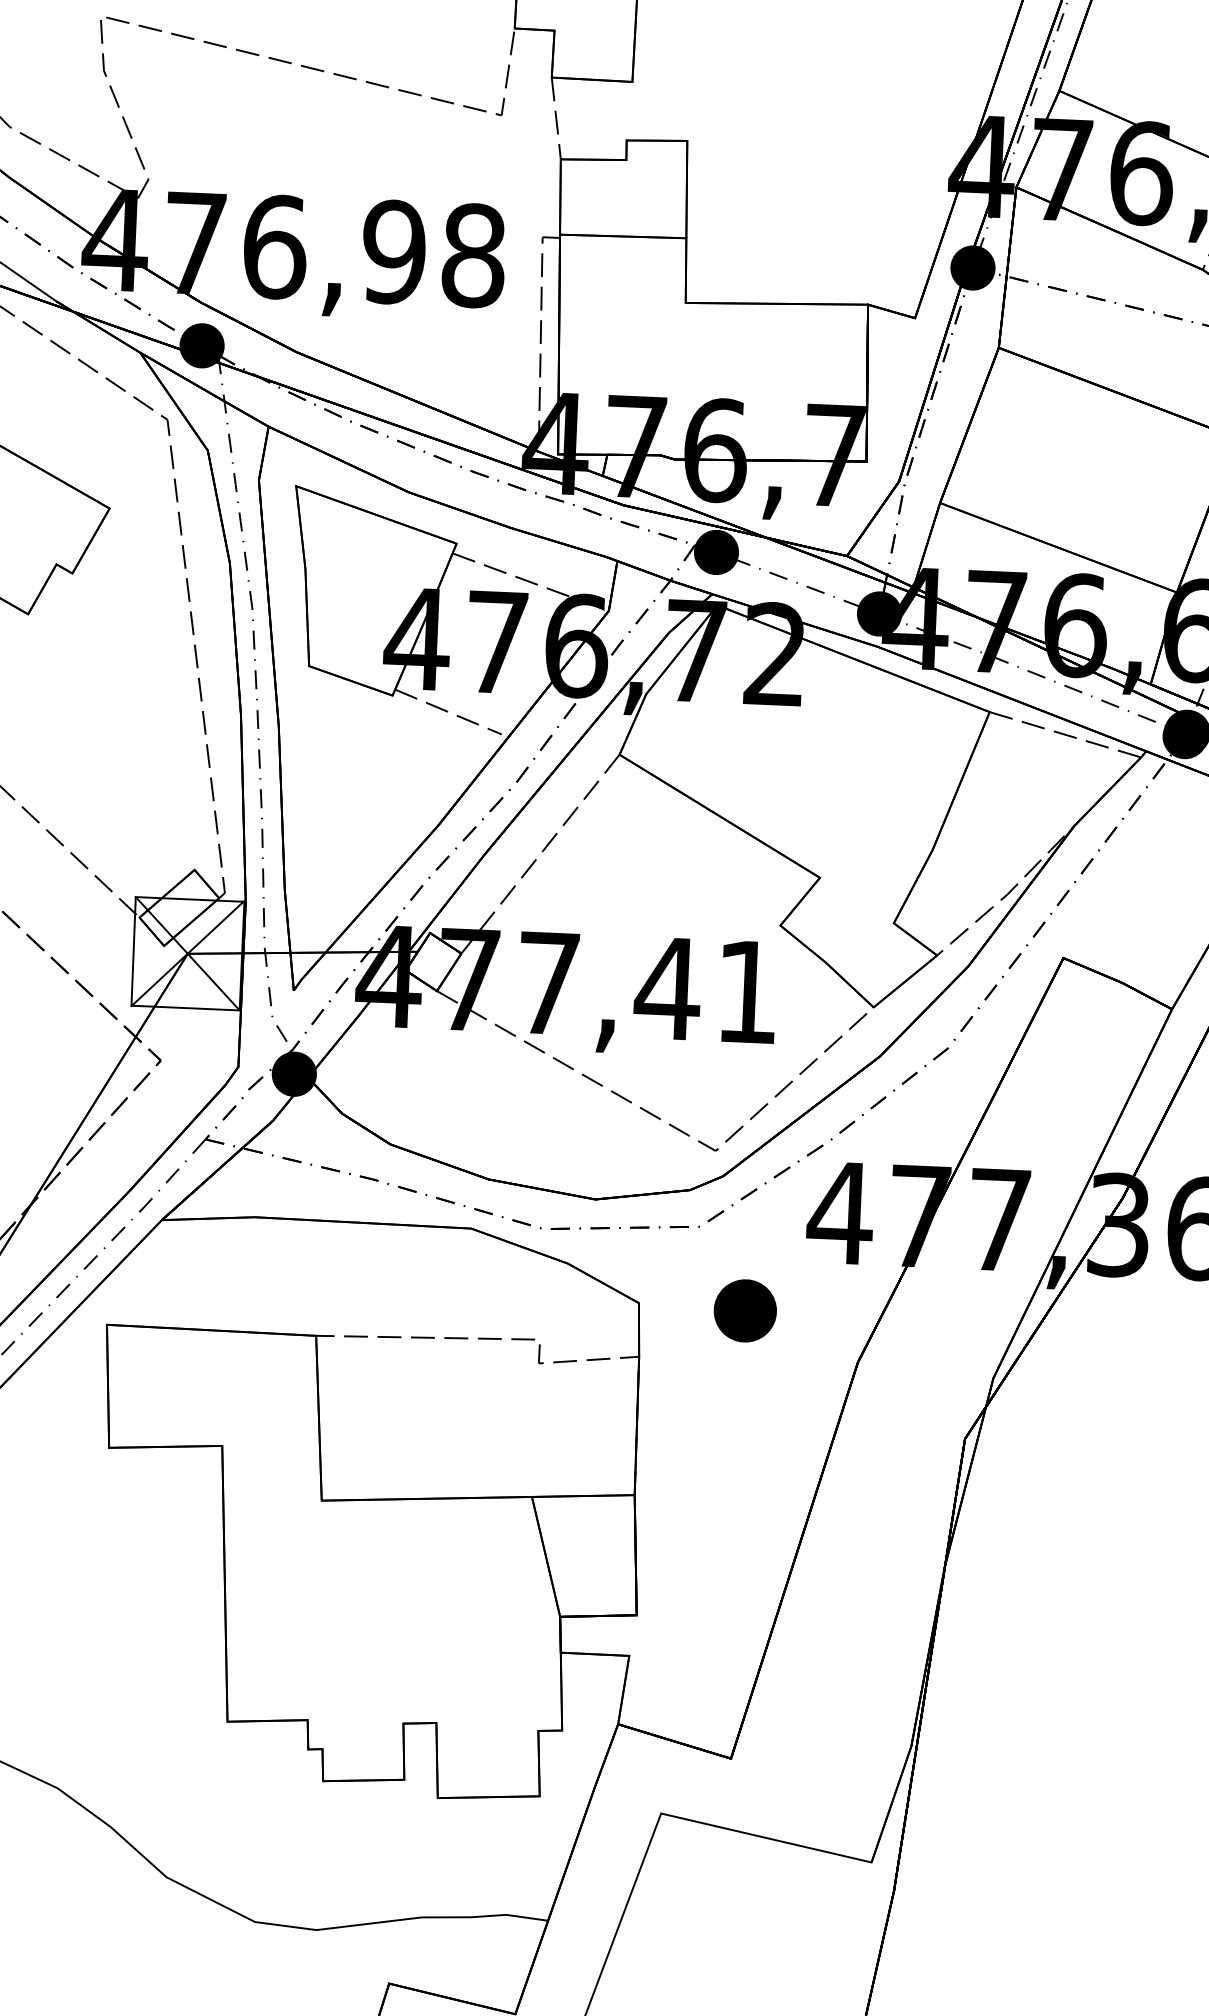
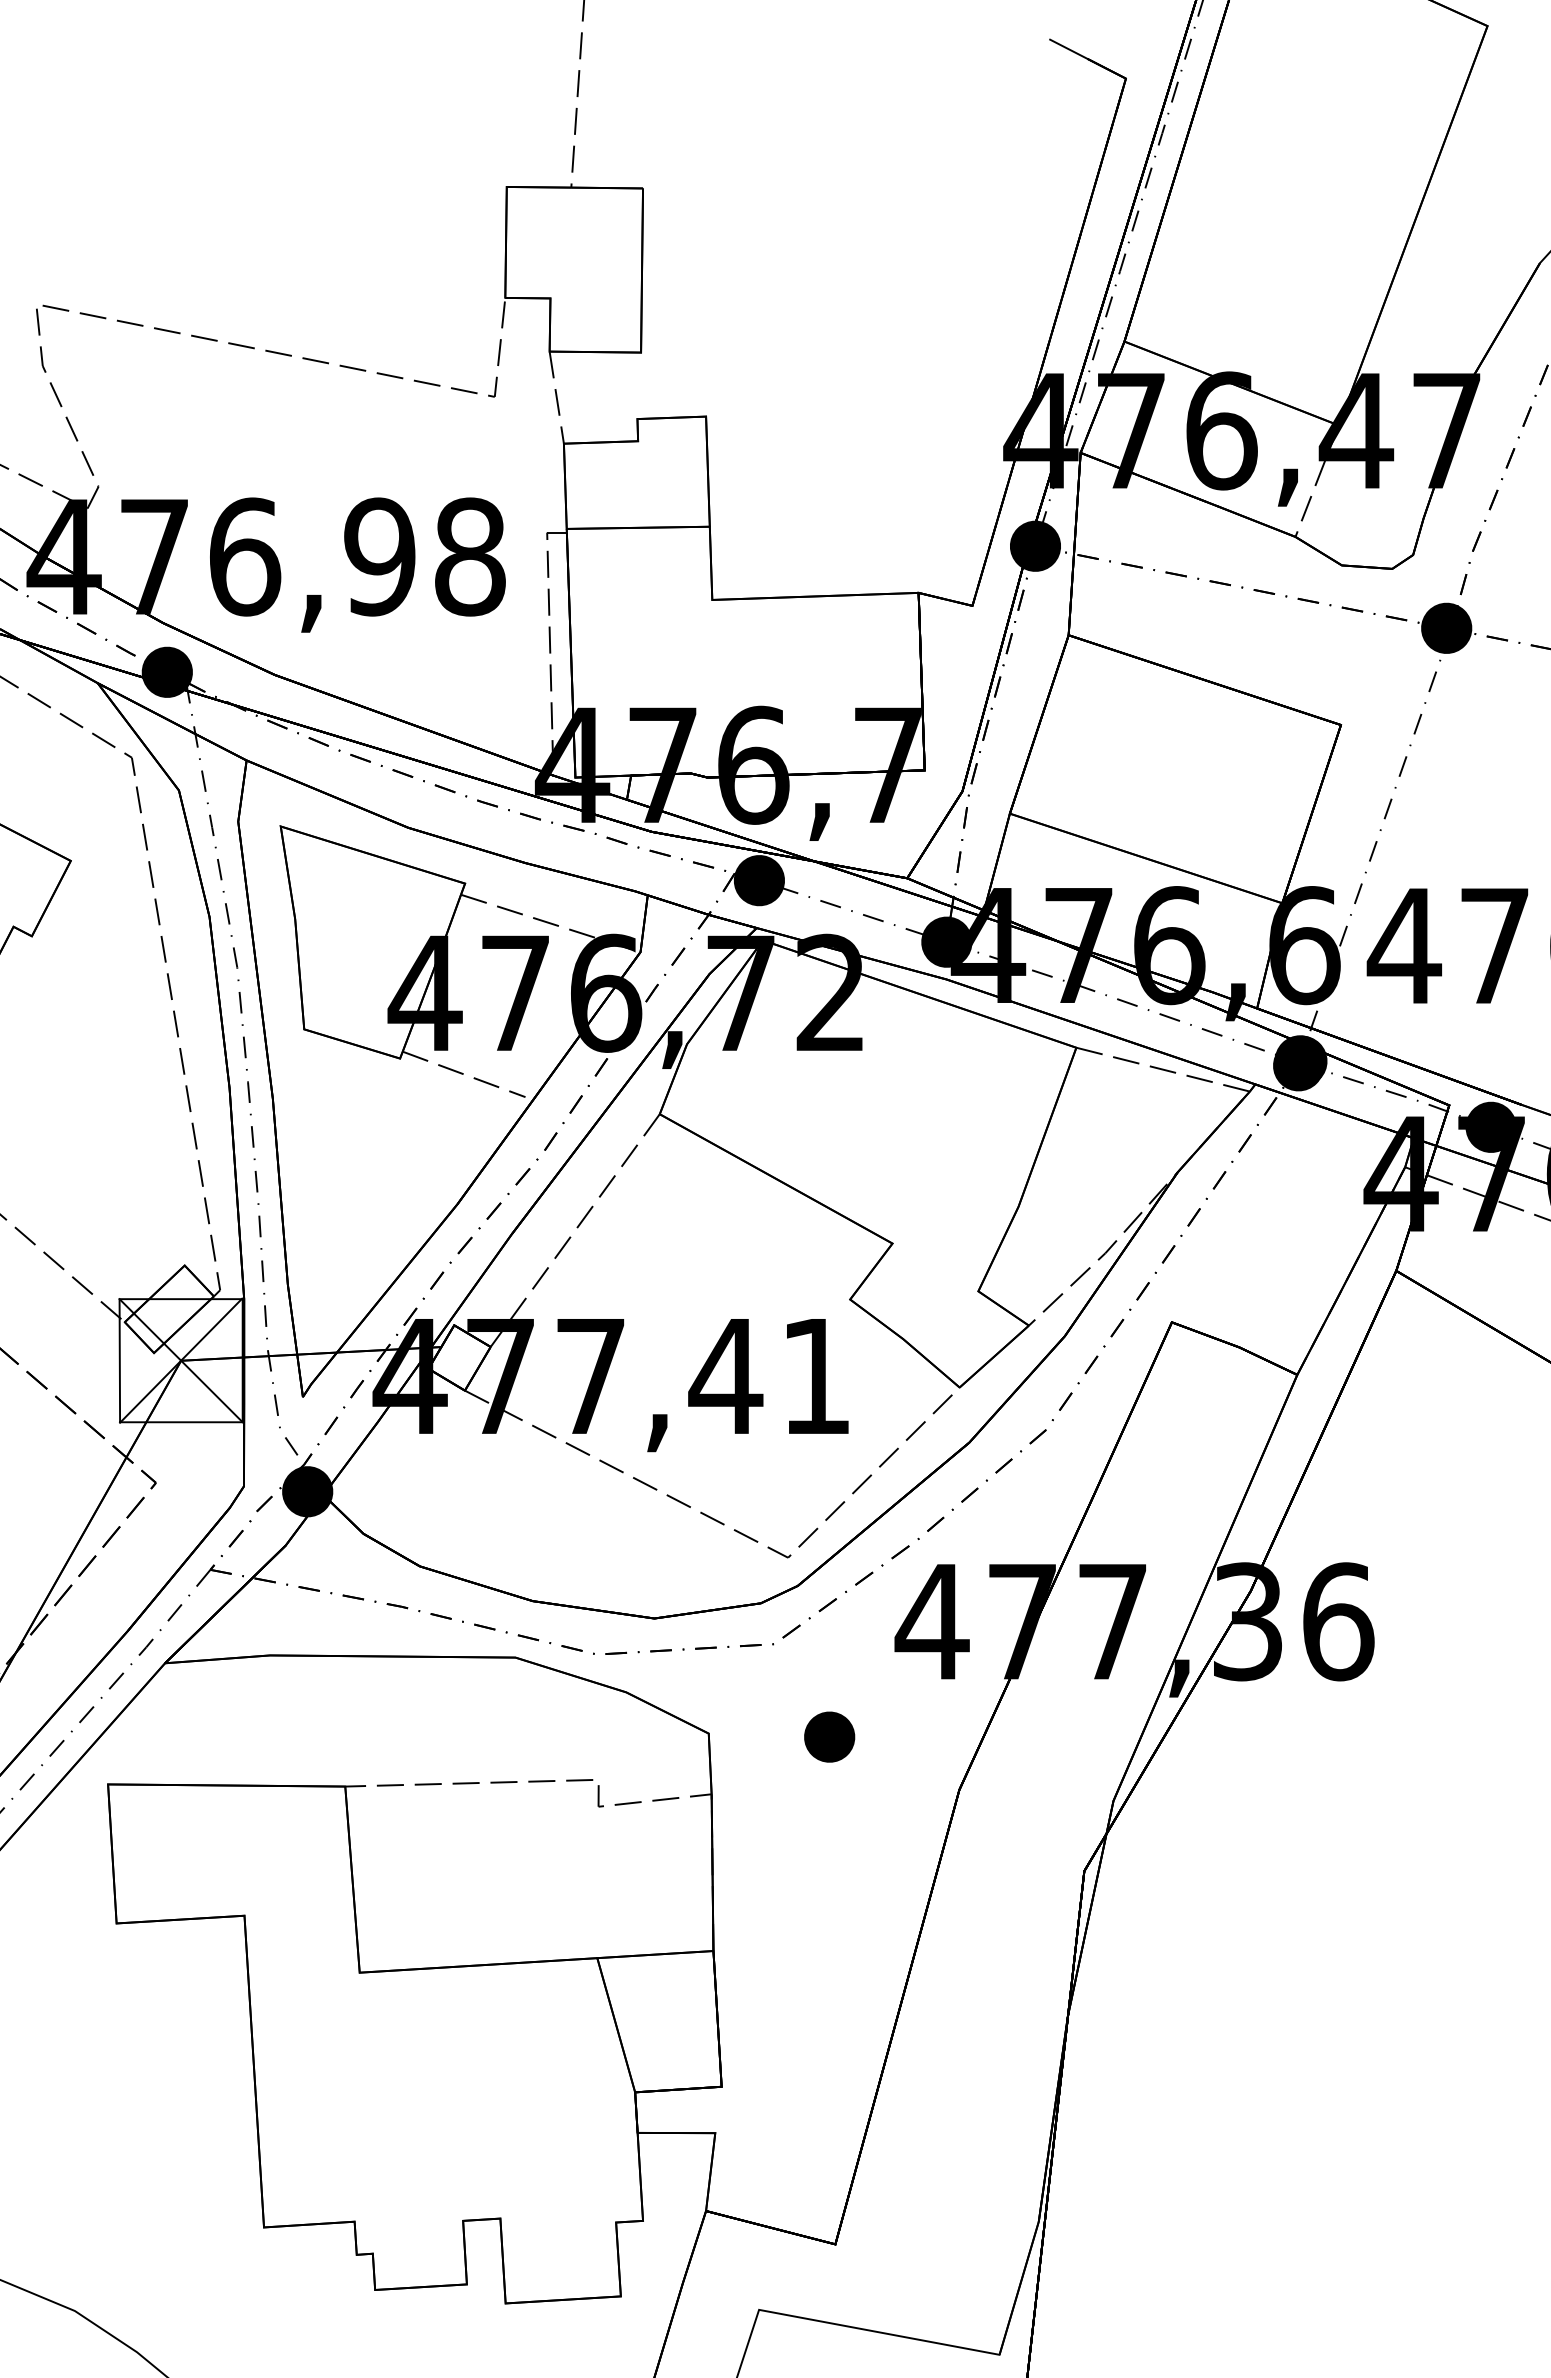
part: (745, 1310) -> (829, 1736), size x0.71

